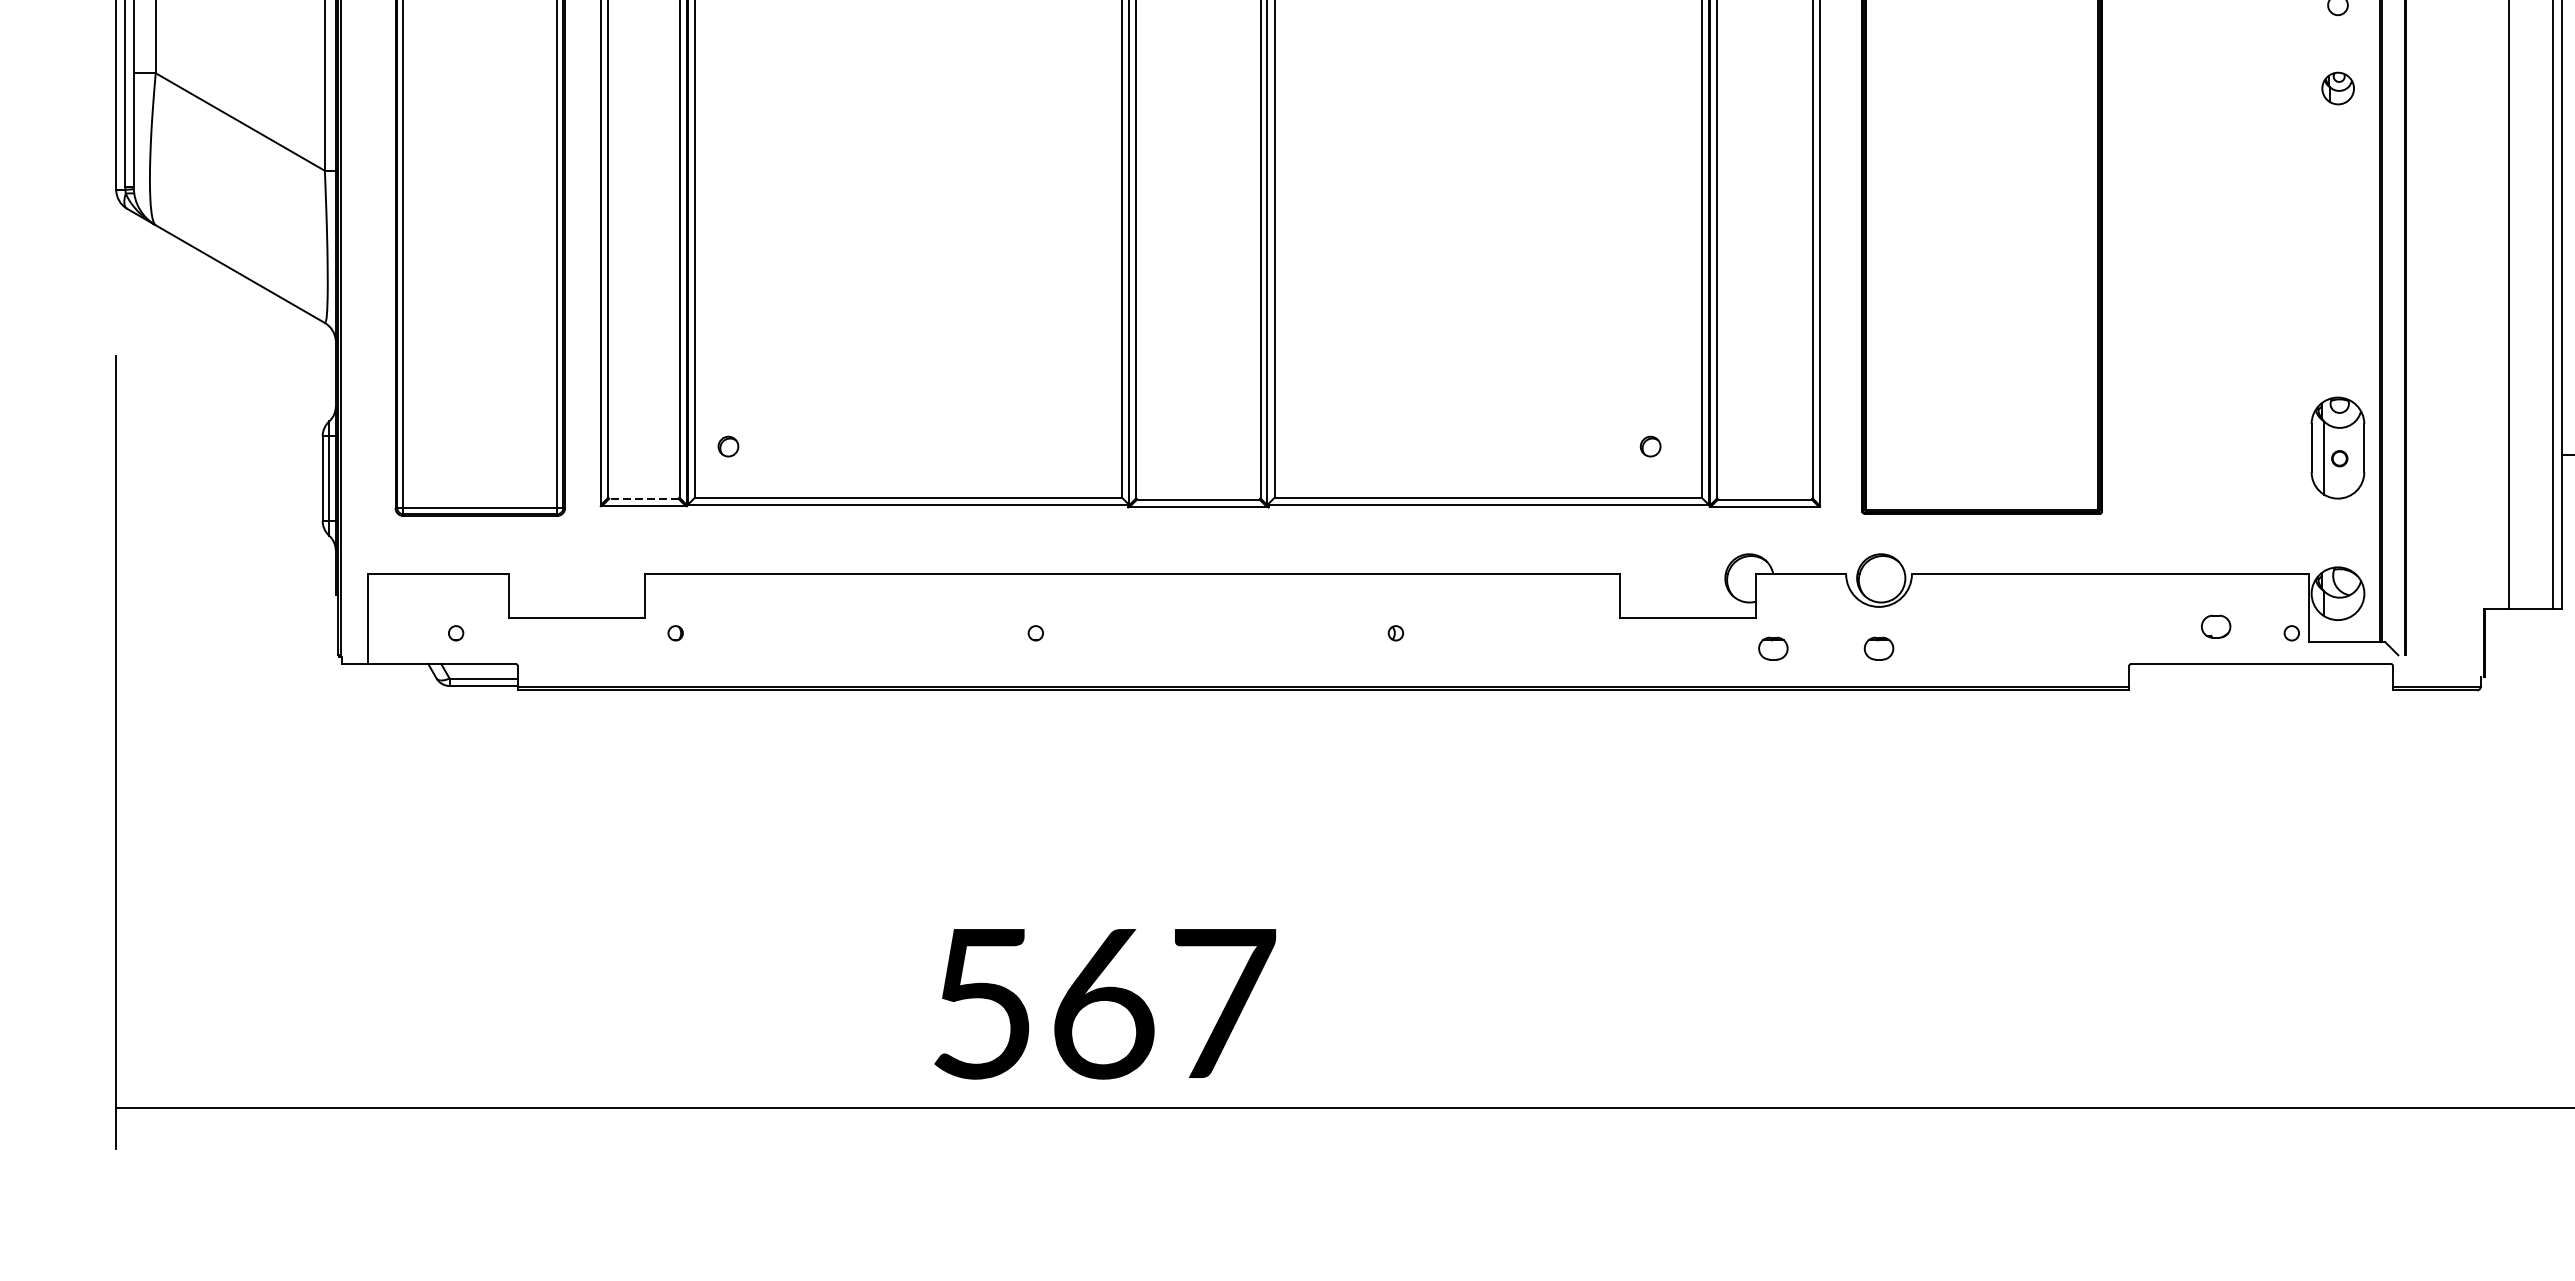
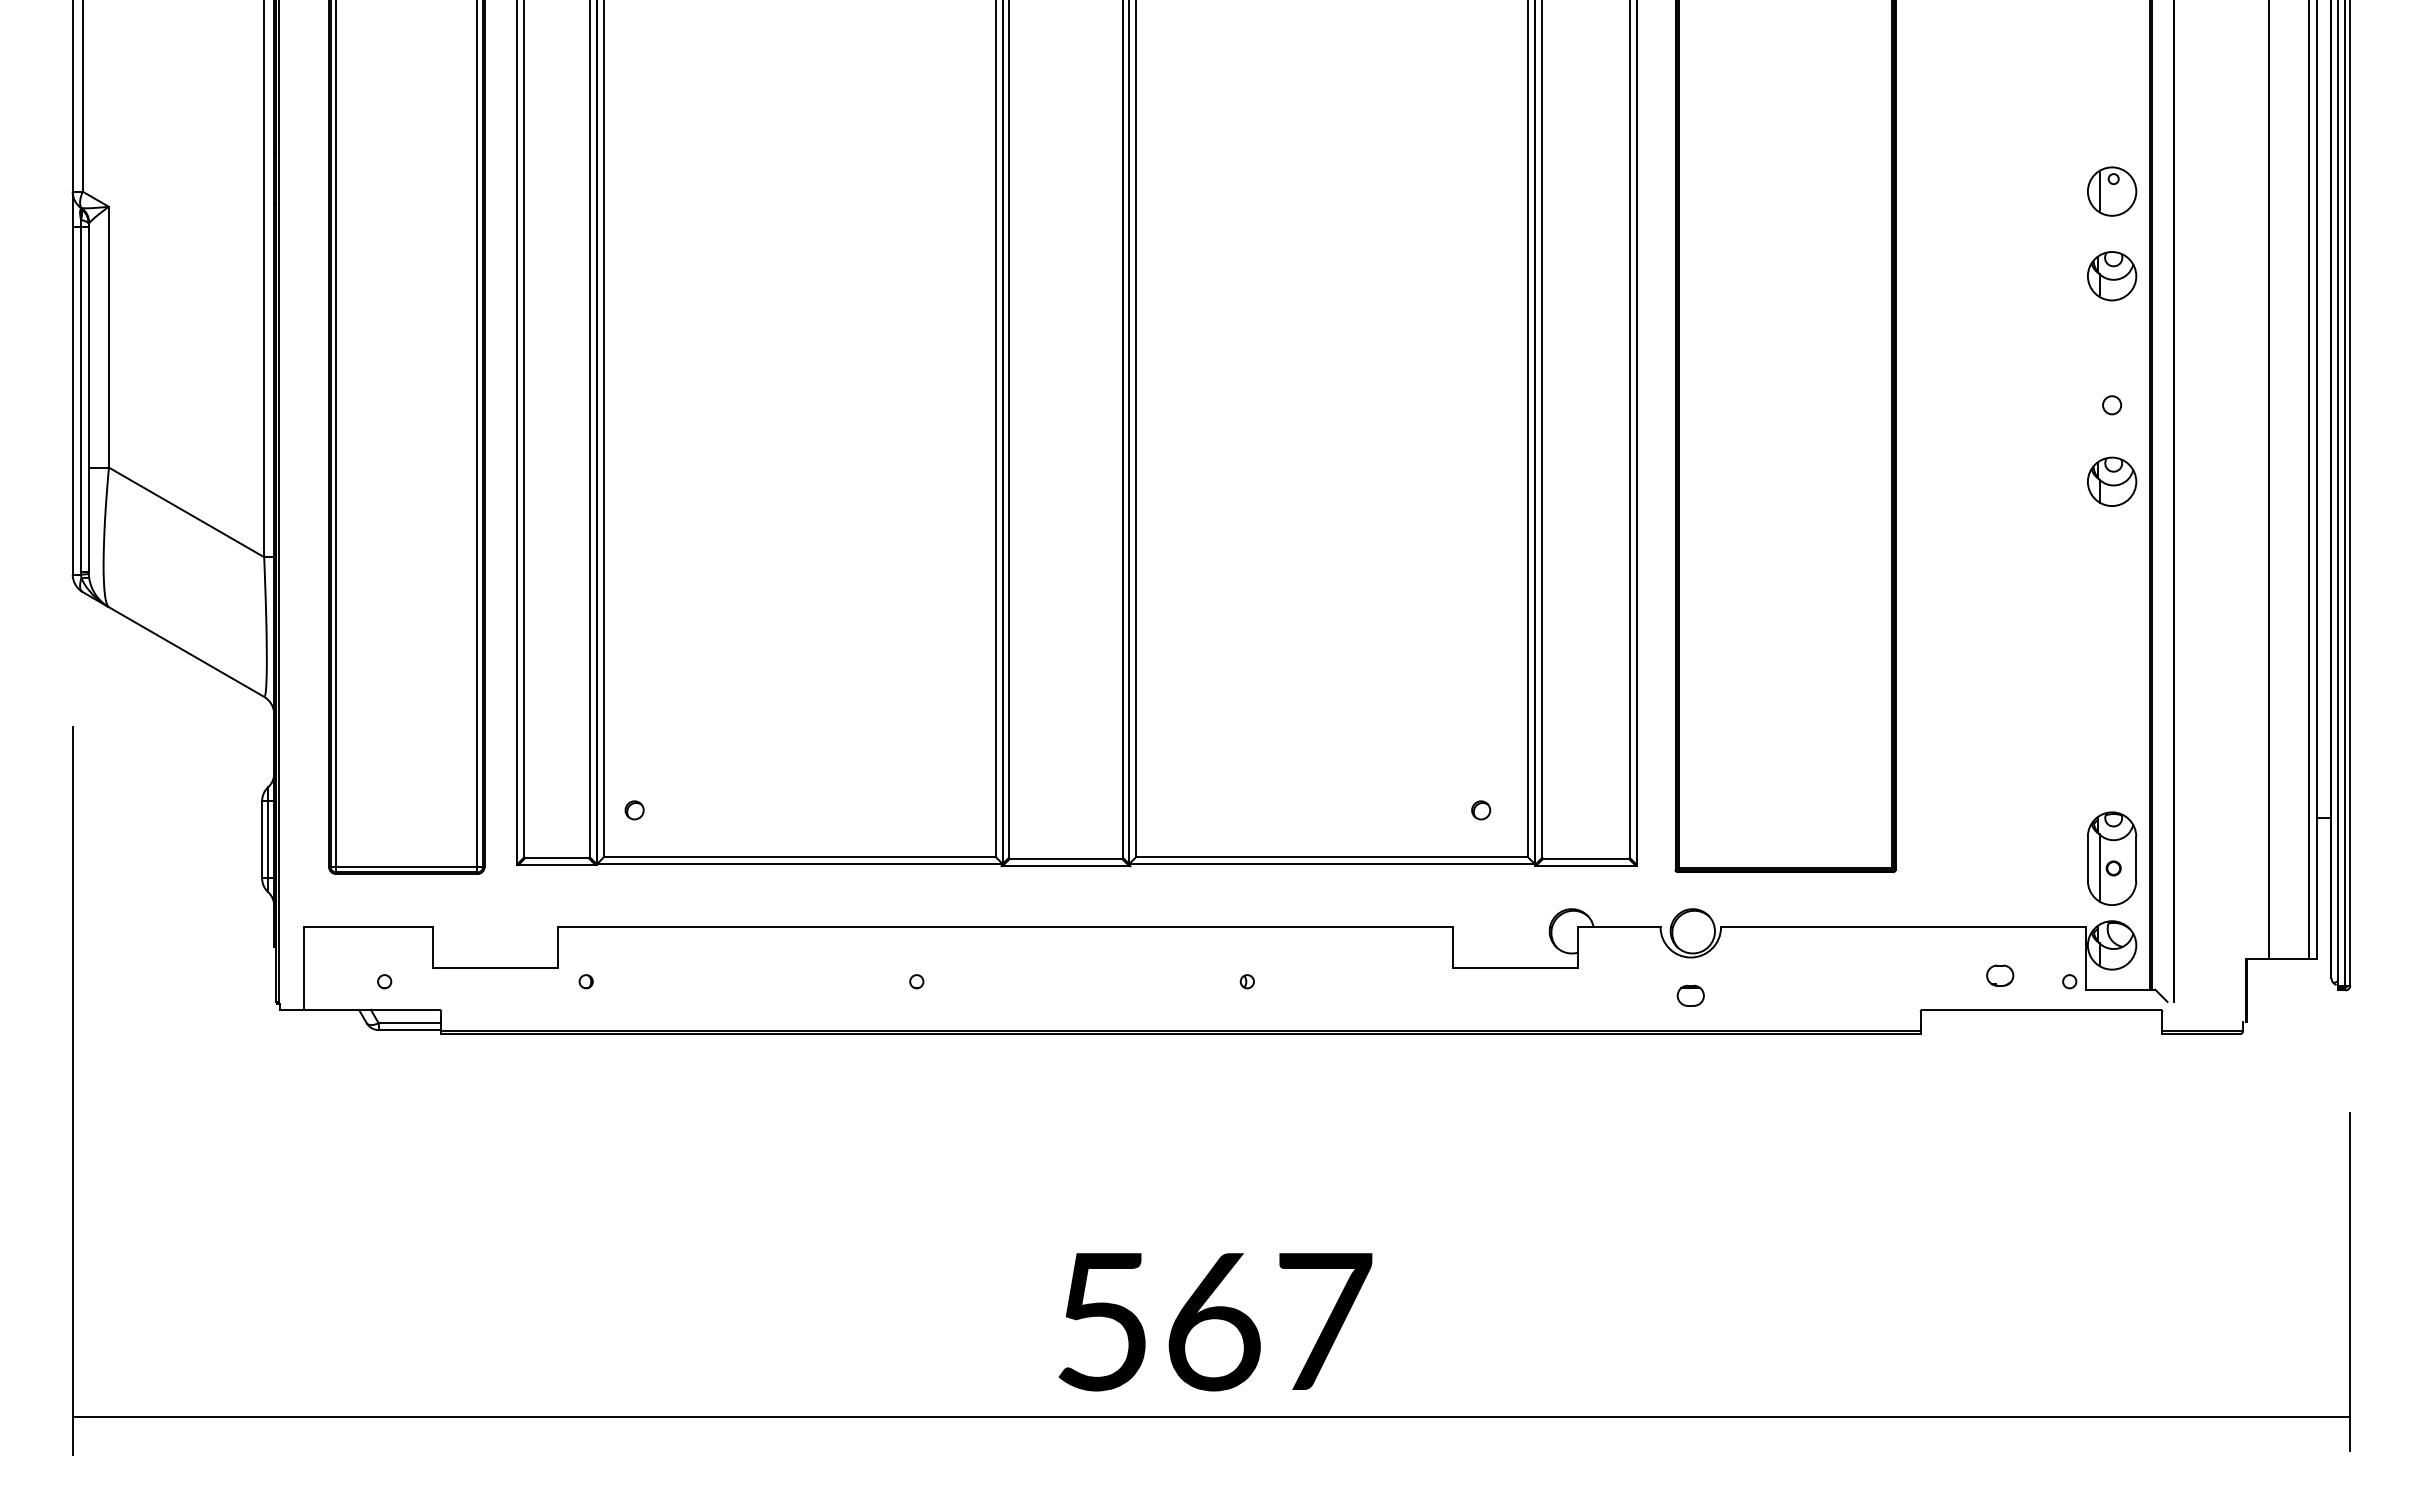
part: (2338, 88) -> (2112, 481), size x1.67
part: (2338, 447) -> (2112, 858), moved
line: (644, 499) -> (557, 858), dashed -> solid
part: (1773, 648) -> (1593, 995), removed
text: (1105, 1004) -> (1215, 1322), moved

